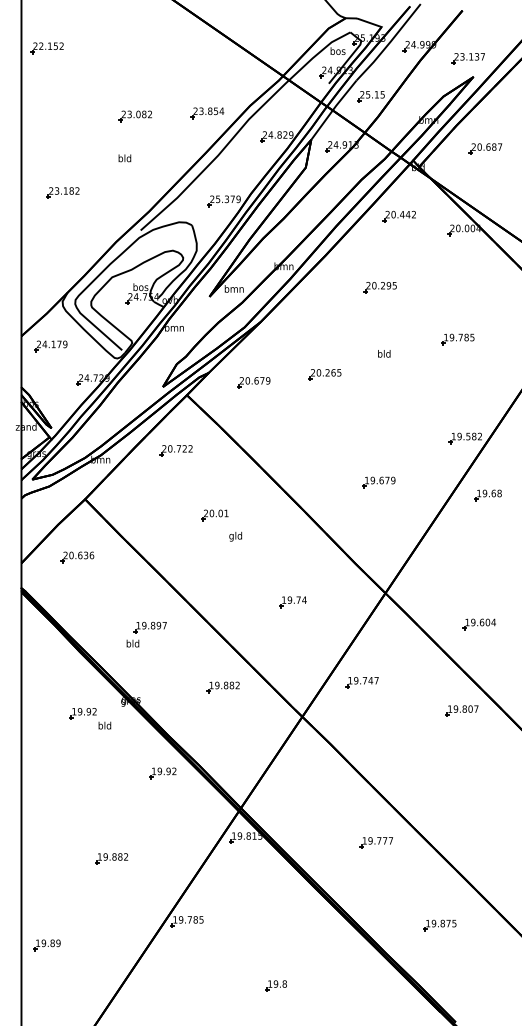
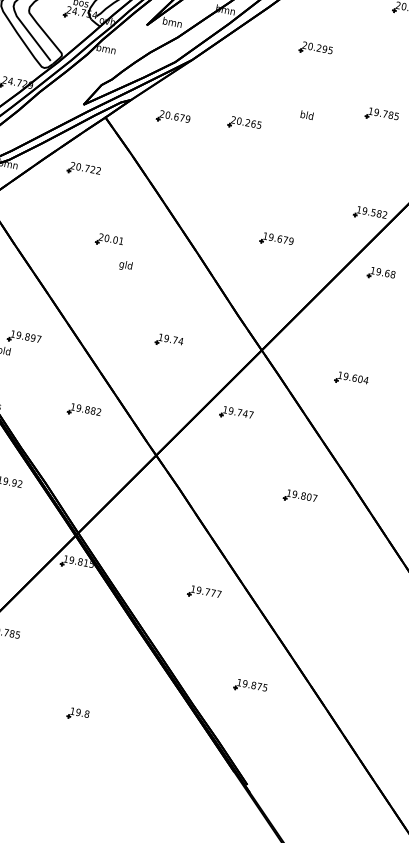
part: (478, 624) -> (350, 379), moved
part: (361, 682) -> (235, 413), moved
part: (461, 710) -> (300, 496), moved

